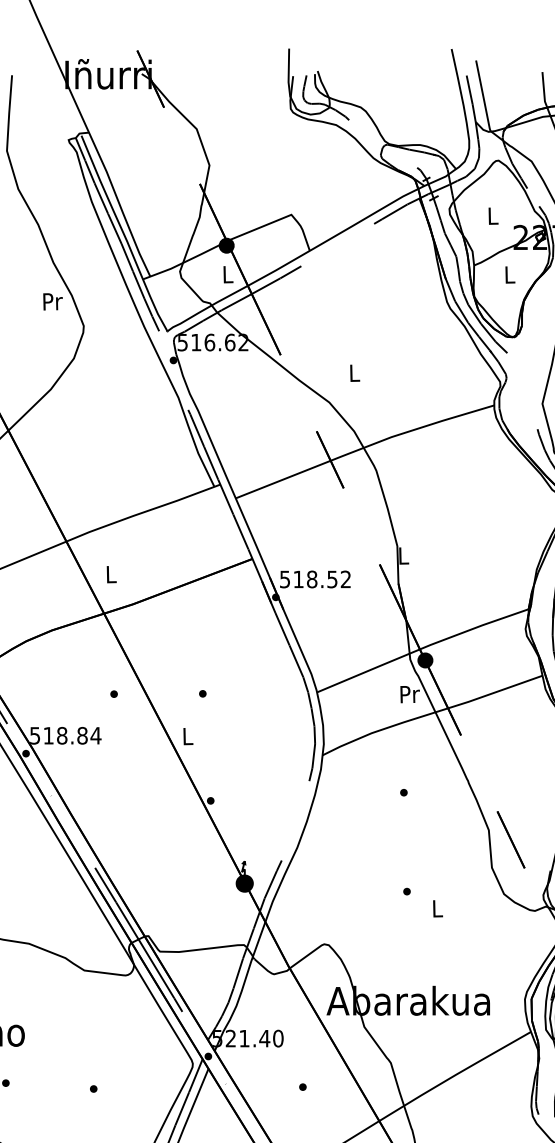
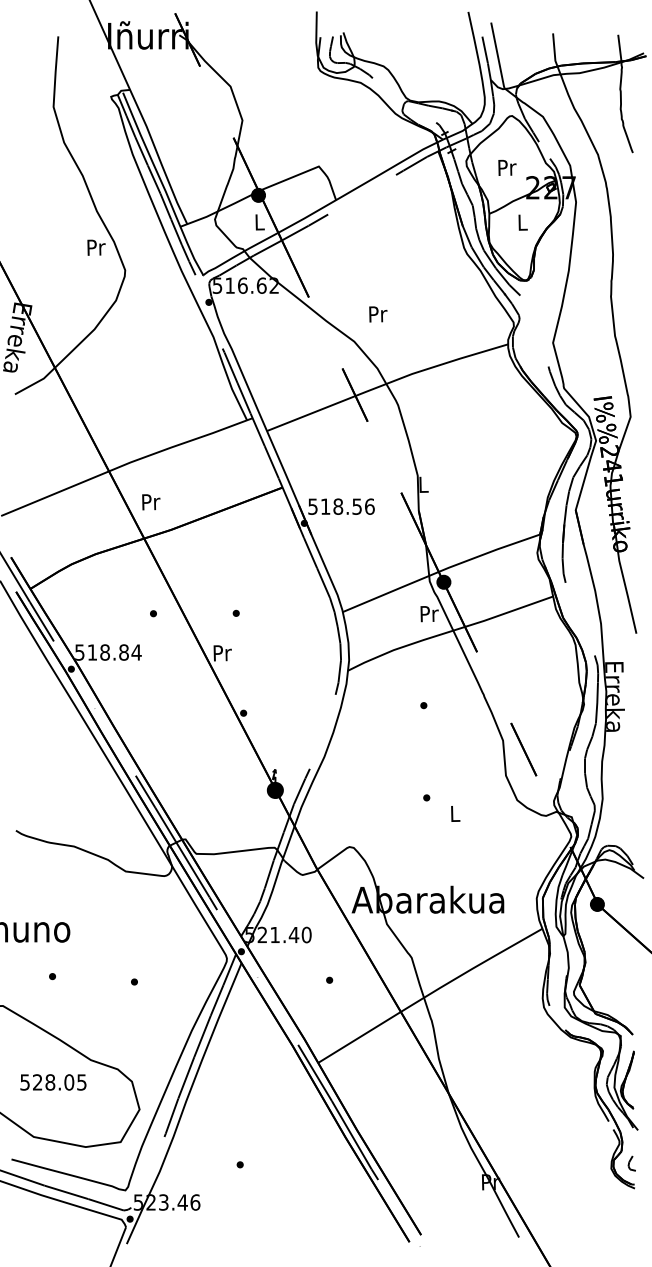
text: (493, 215) -> (507, 167), L -> Pr
text: (355, 373) -> (378, 314), L -> Pr
text: (111, 574) -> (151, 502), L -> Pr
text: (345, 579) -> (369, 506), 518.52 -> 518.56
text: (188, 736) -> (222, 653), L -> Pr

